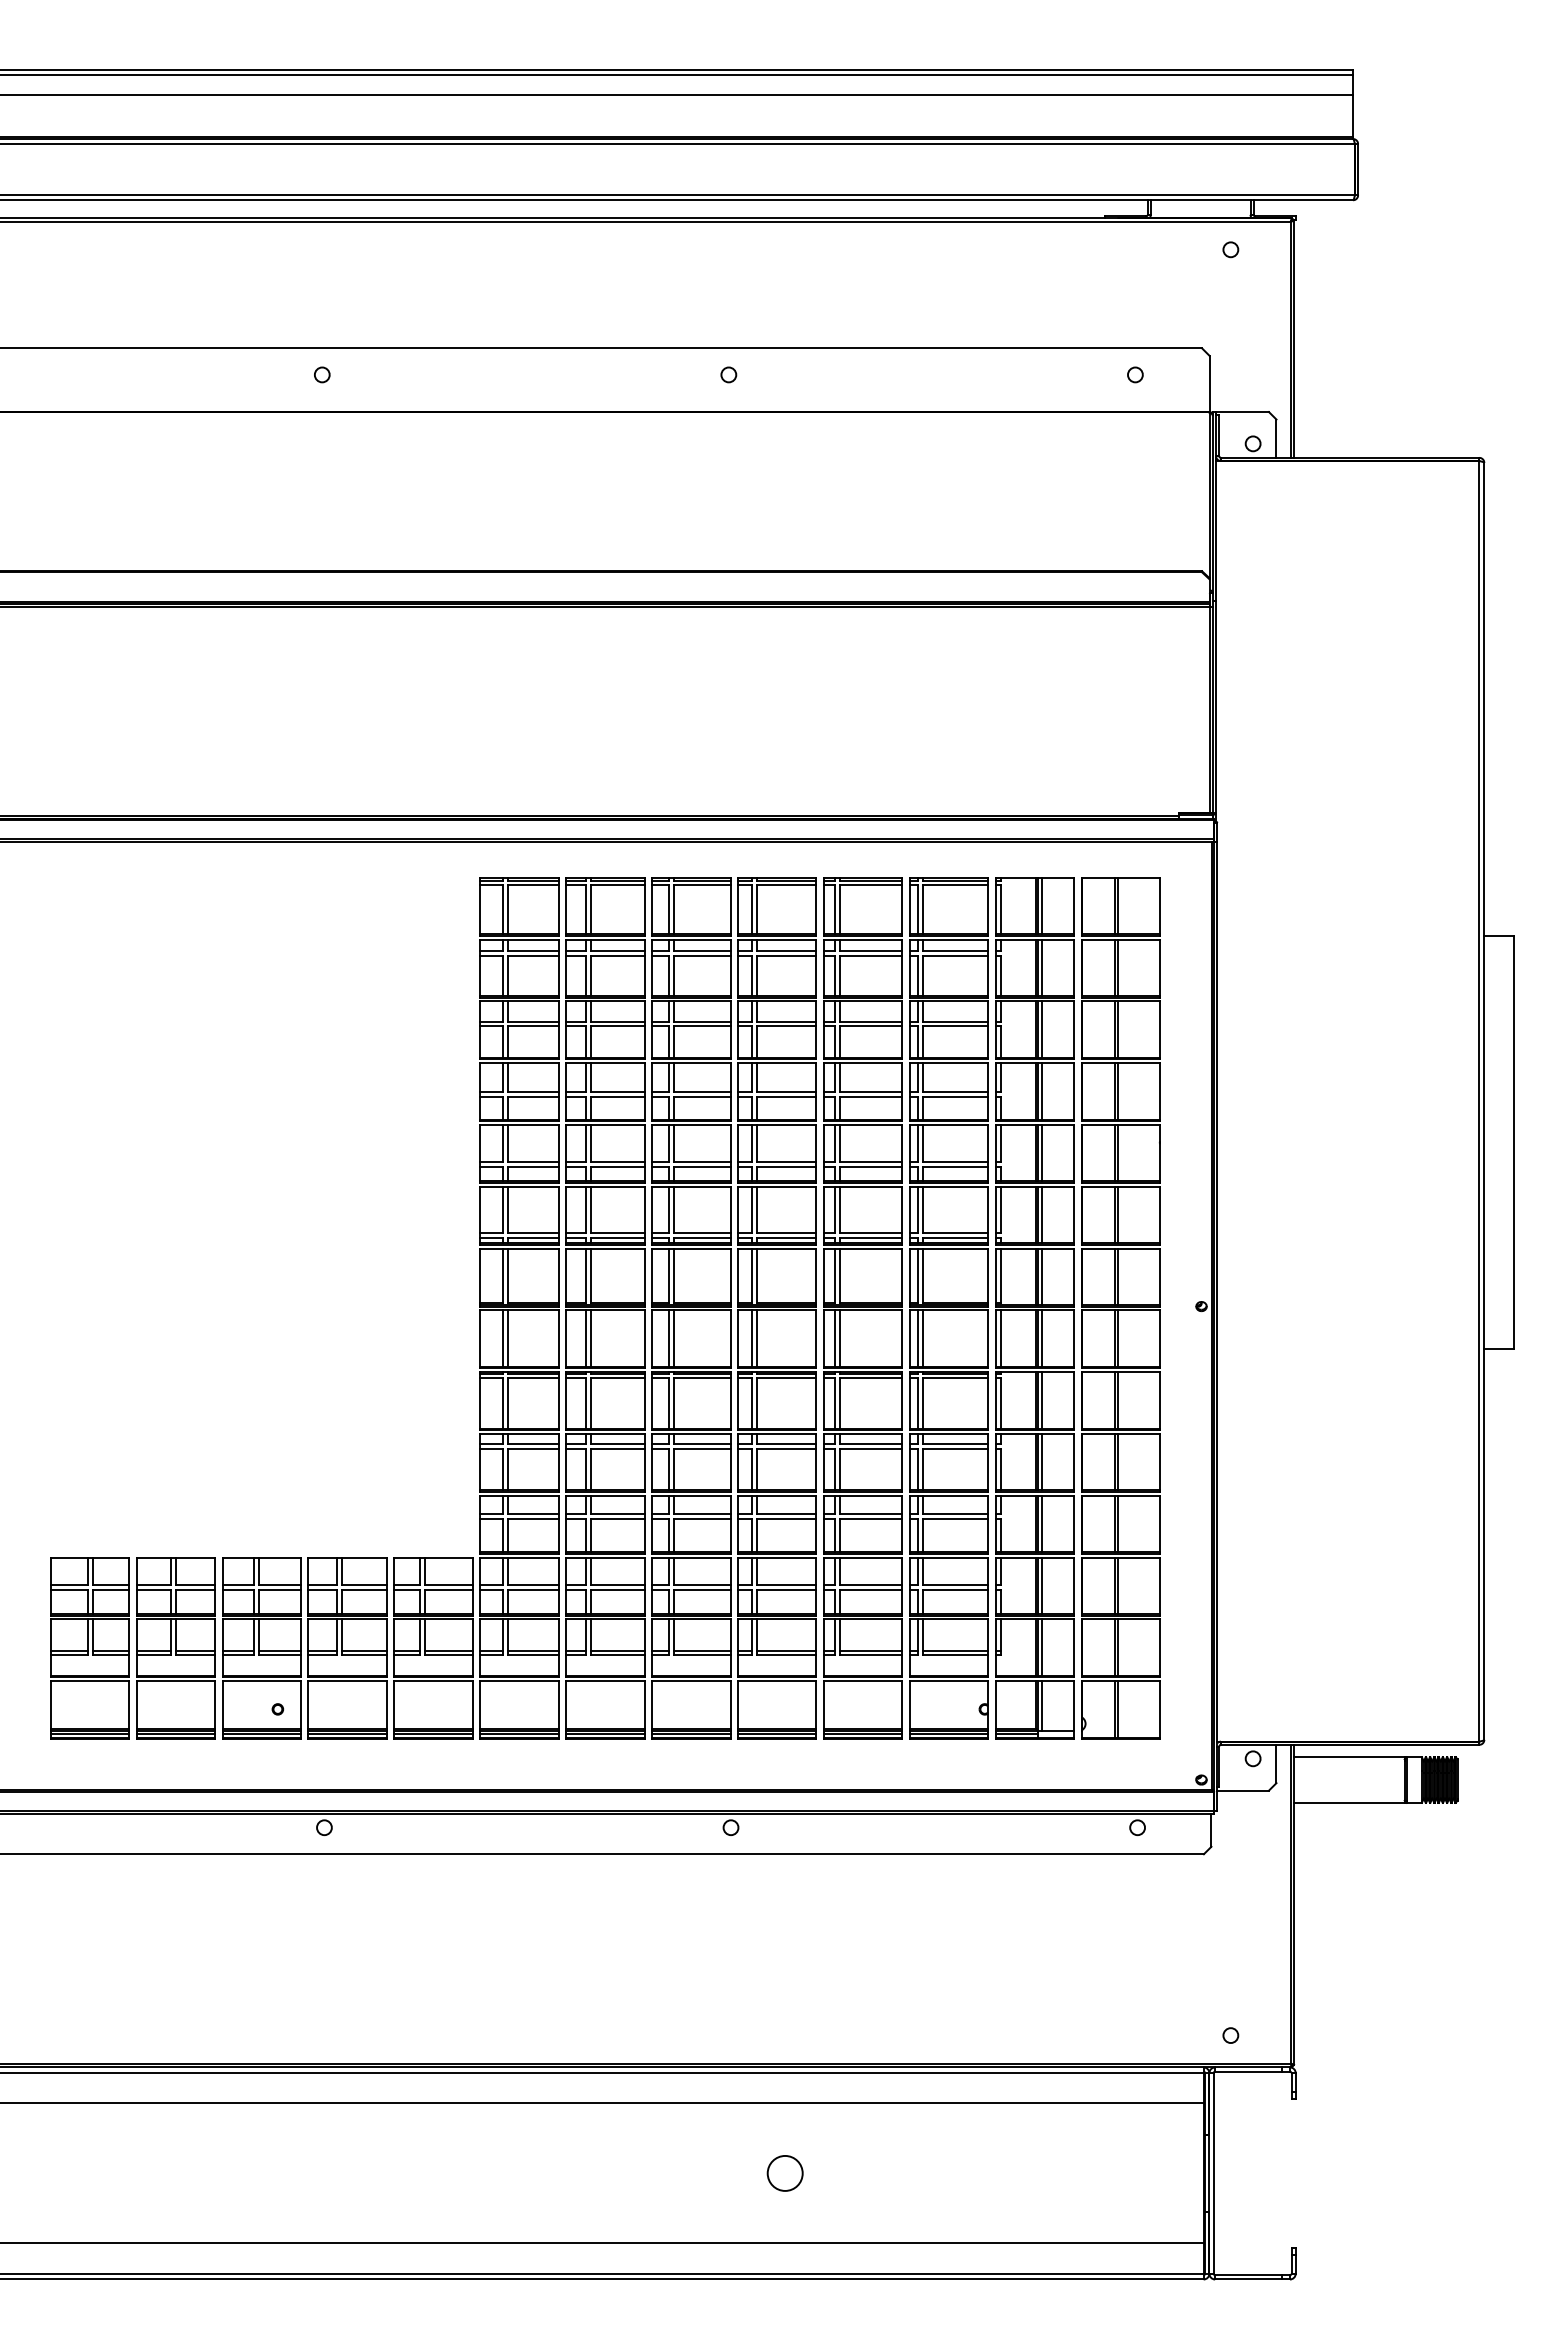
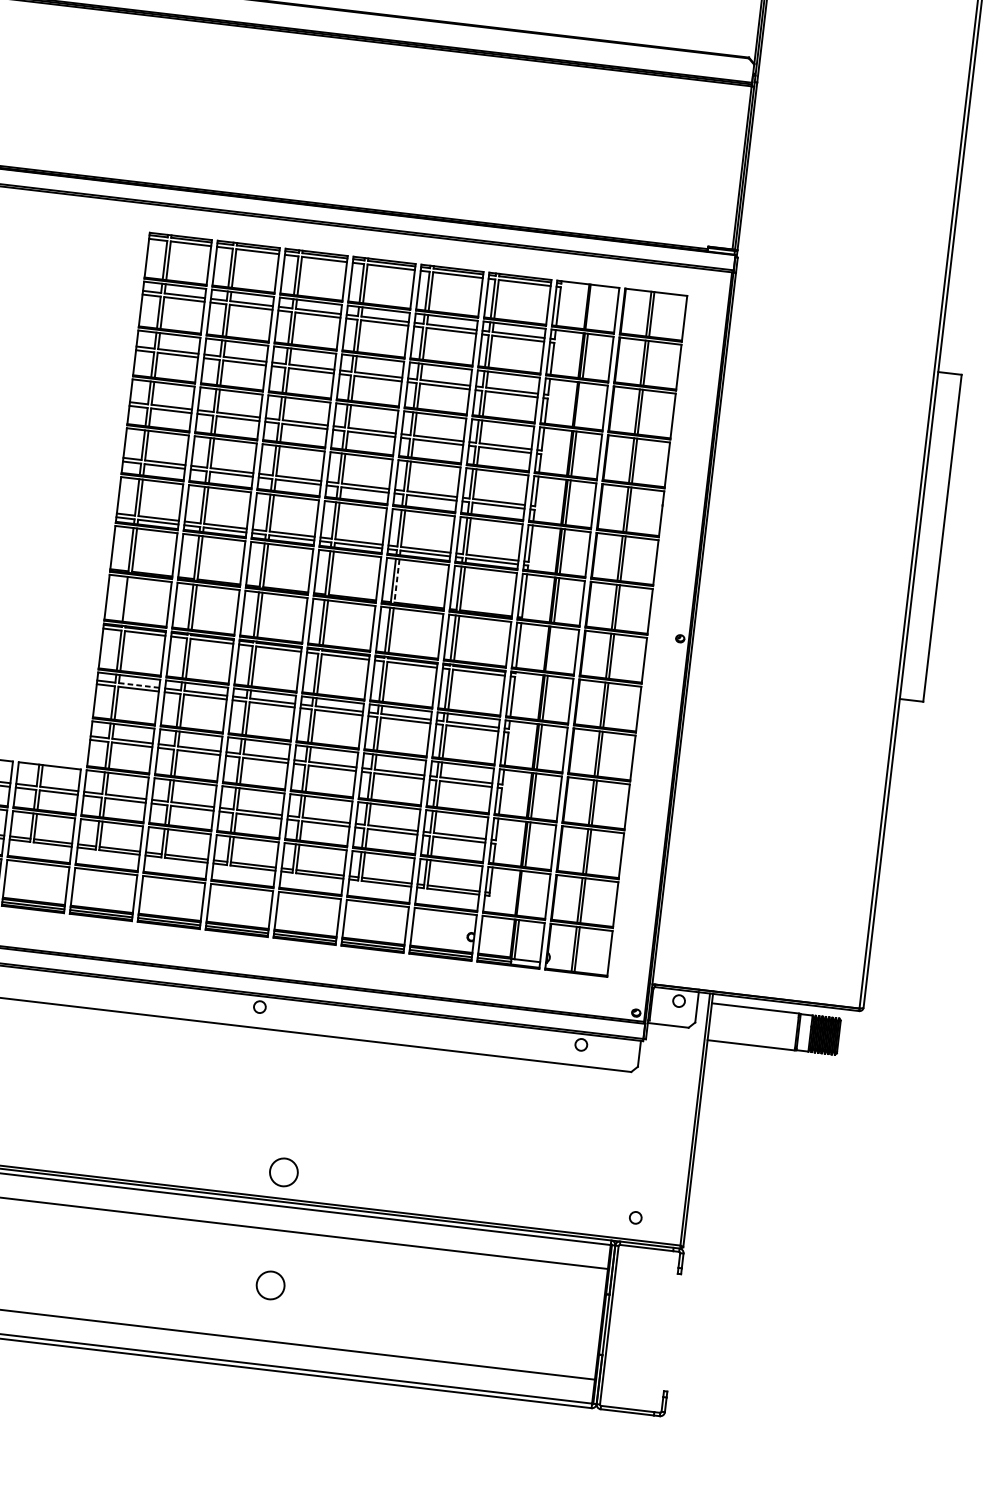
line: (1041, 905) -> (591, 306), removed
line: (1041, 1029) -> (579, 404), removed
line: (839, 1276) -> (396, 581), solid -> dashed
line: (507, 1338) -> (128, 599), removed
line: (1041, 1338) -> (550, 649), removed
line: (533, 1444) -> (139, 685), solid -> dashed
line: (1041, 1647) -> (522, 893), removed
circle: (784, 2030) -> (283, 1172), added

